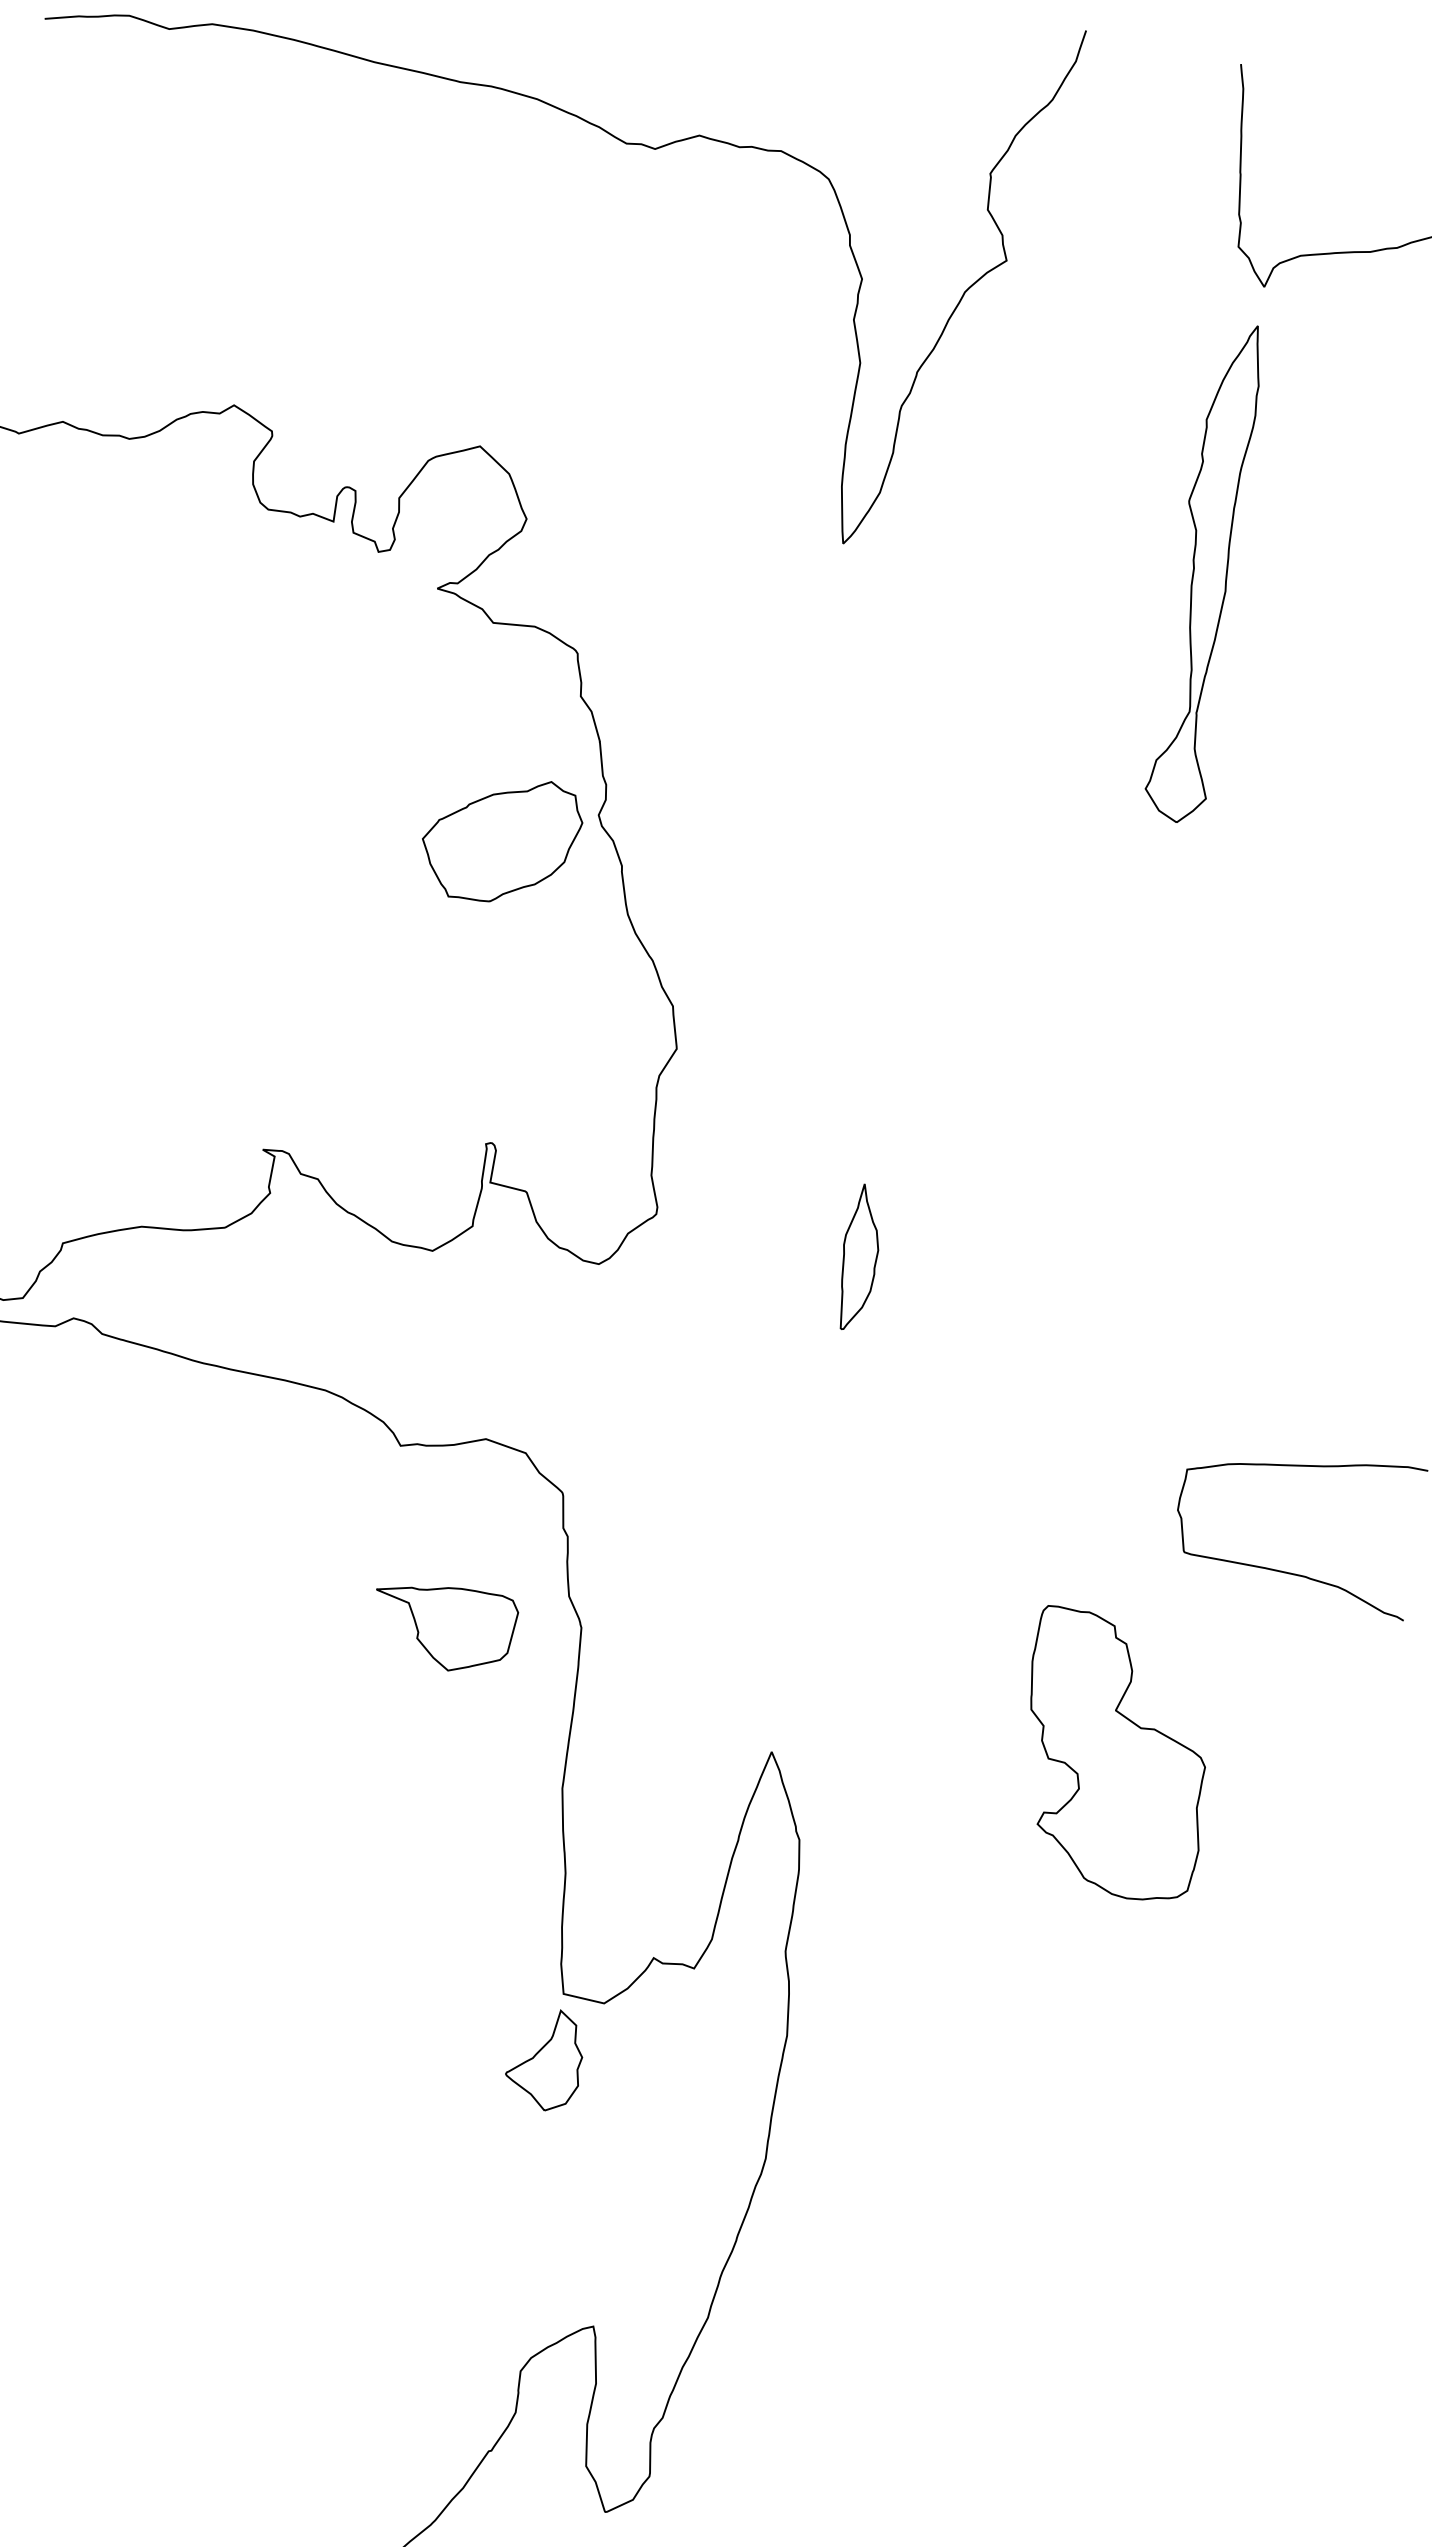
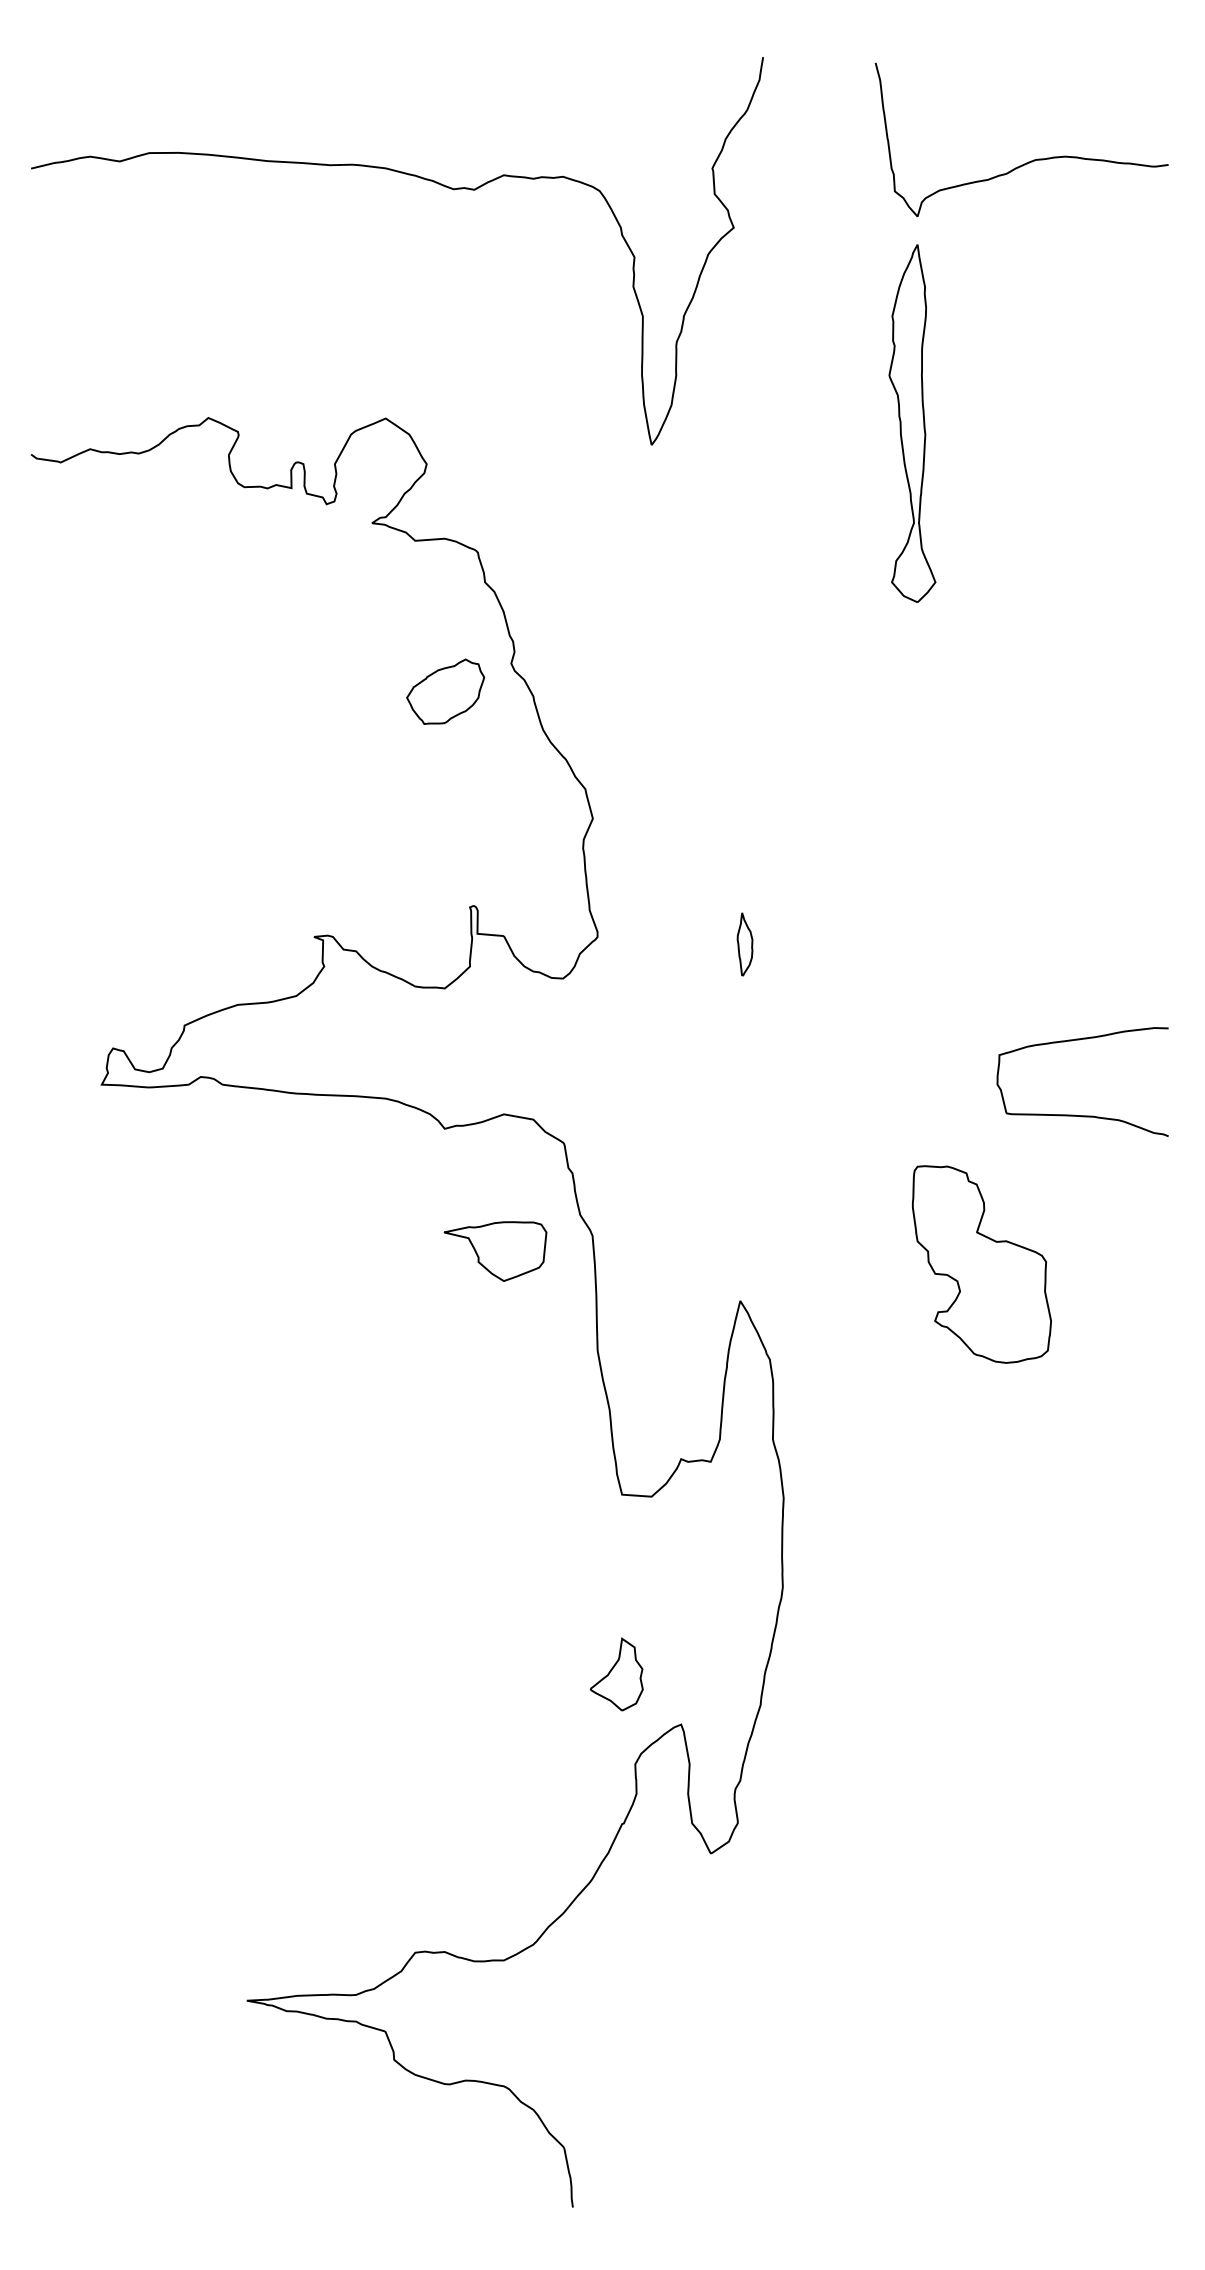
part: (501, 838) -> (445, 691), size x0.7
part: (858, 1258) -> (744, 944), size x0.6
part: (544, 2059) -> (616, 1674), moved

